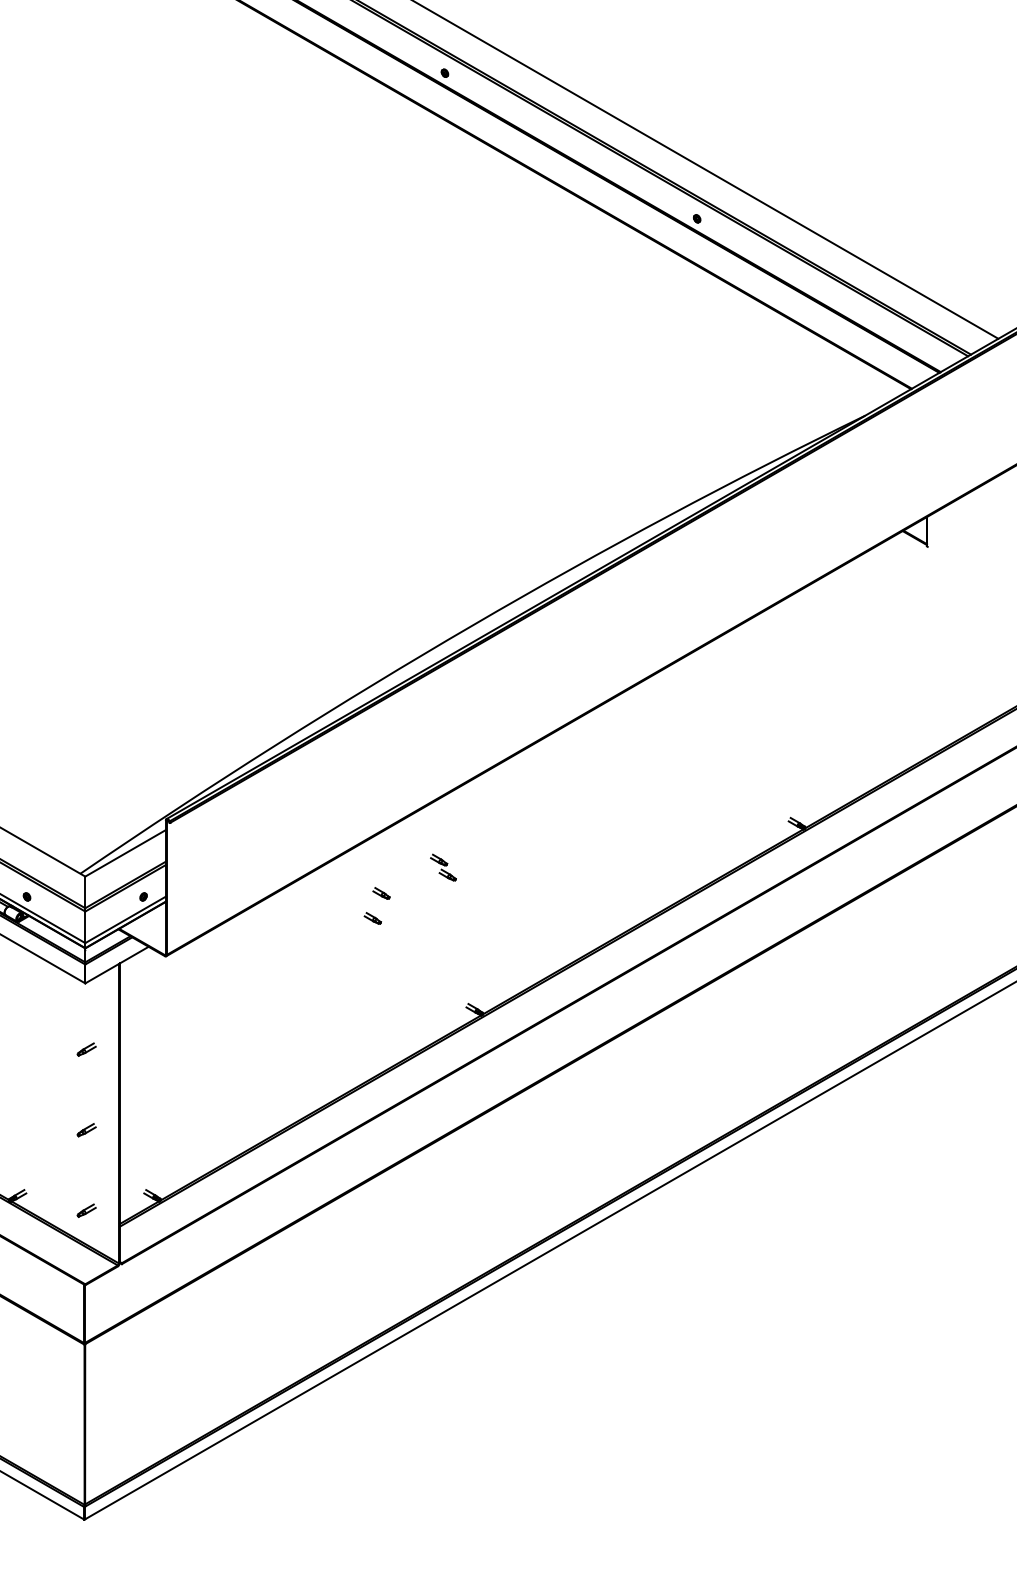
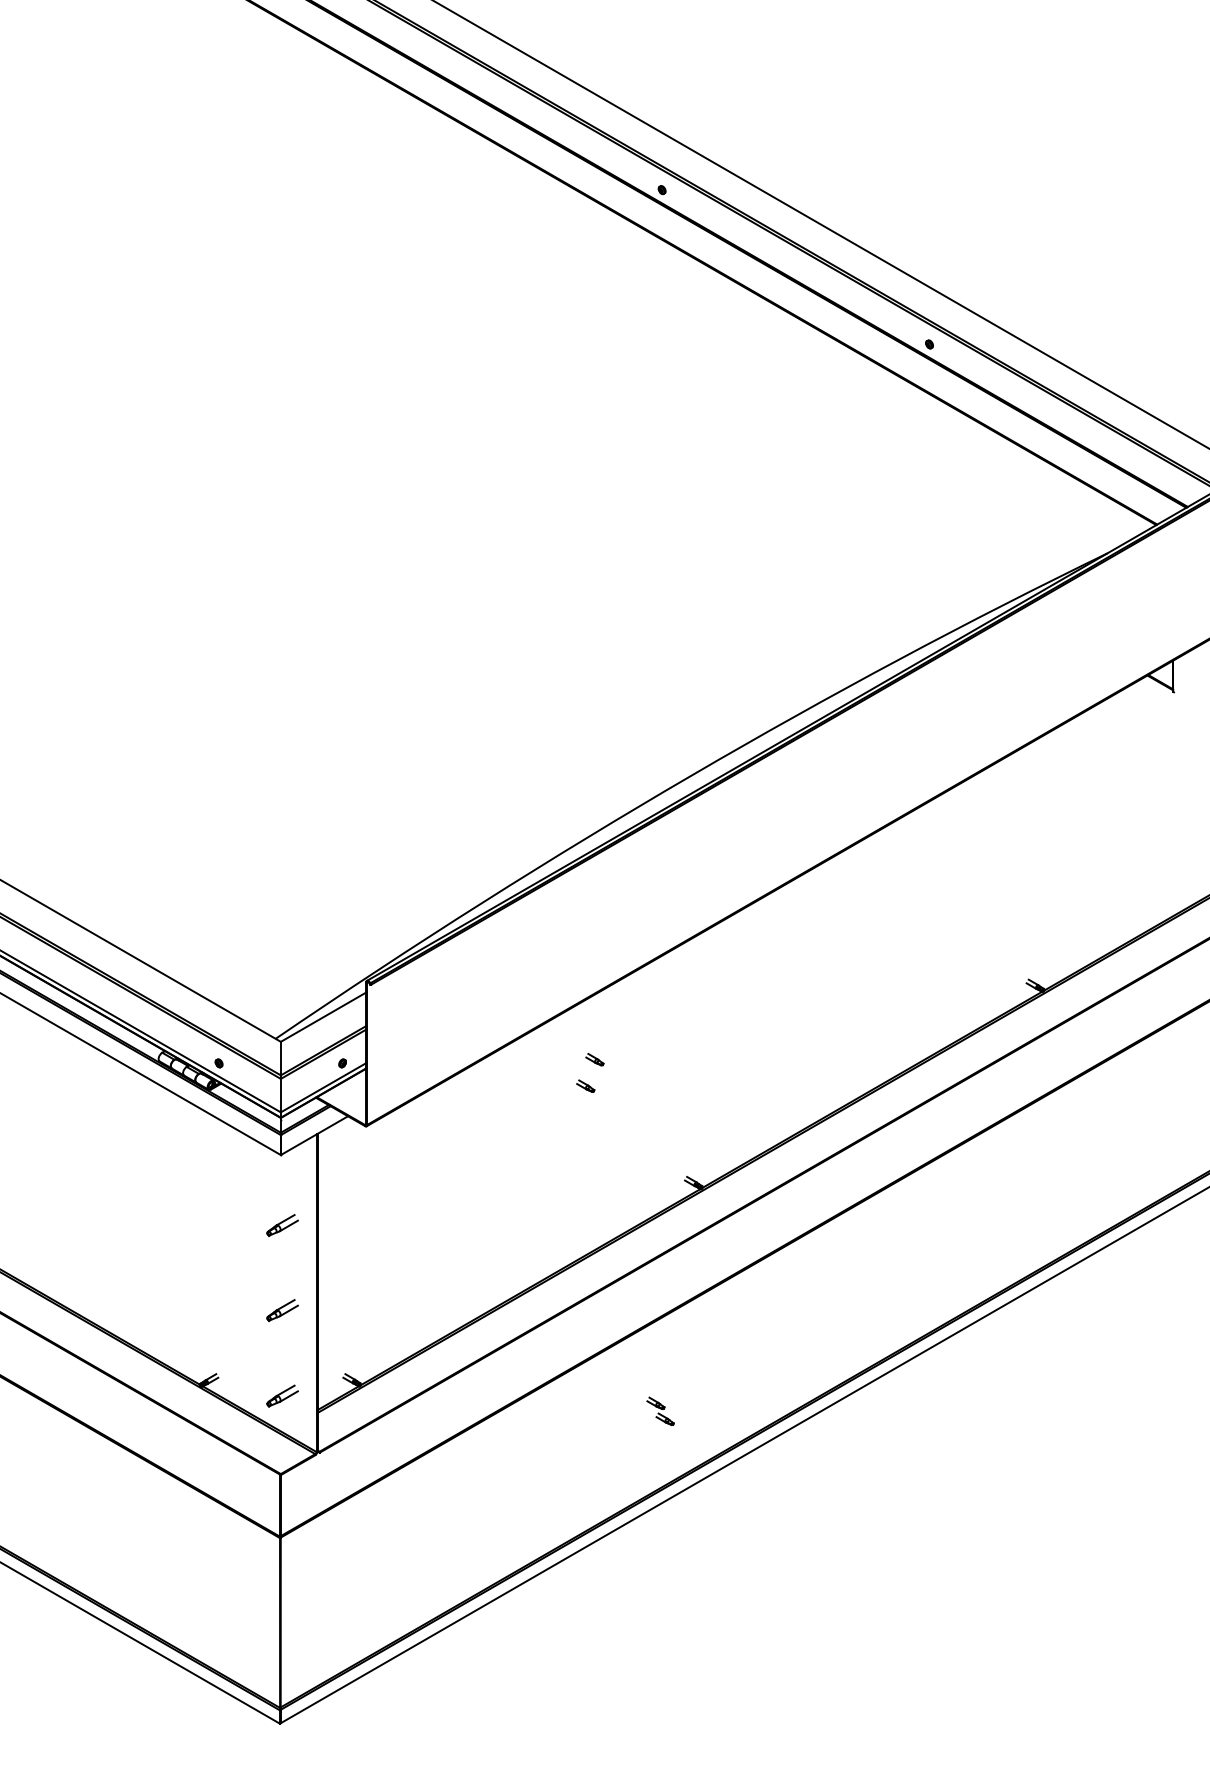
part: (443, 866) -> (660, 1410), moved
part: (85, 1048) -> (281, 1224), size x1.6
part: (85, 1129) -> (281, 1310), size x1.6
part: (85, 1210) -> (281, 1395), size x1.6

